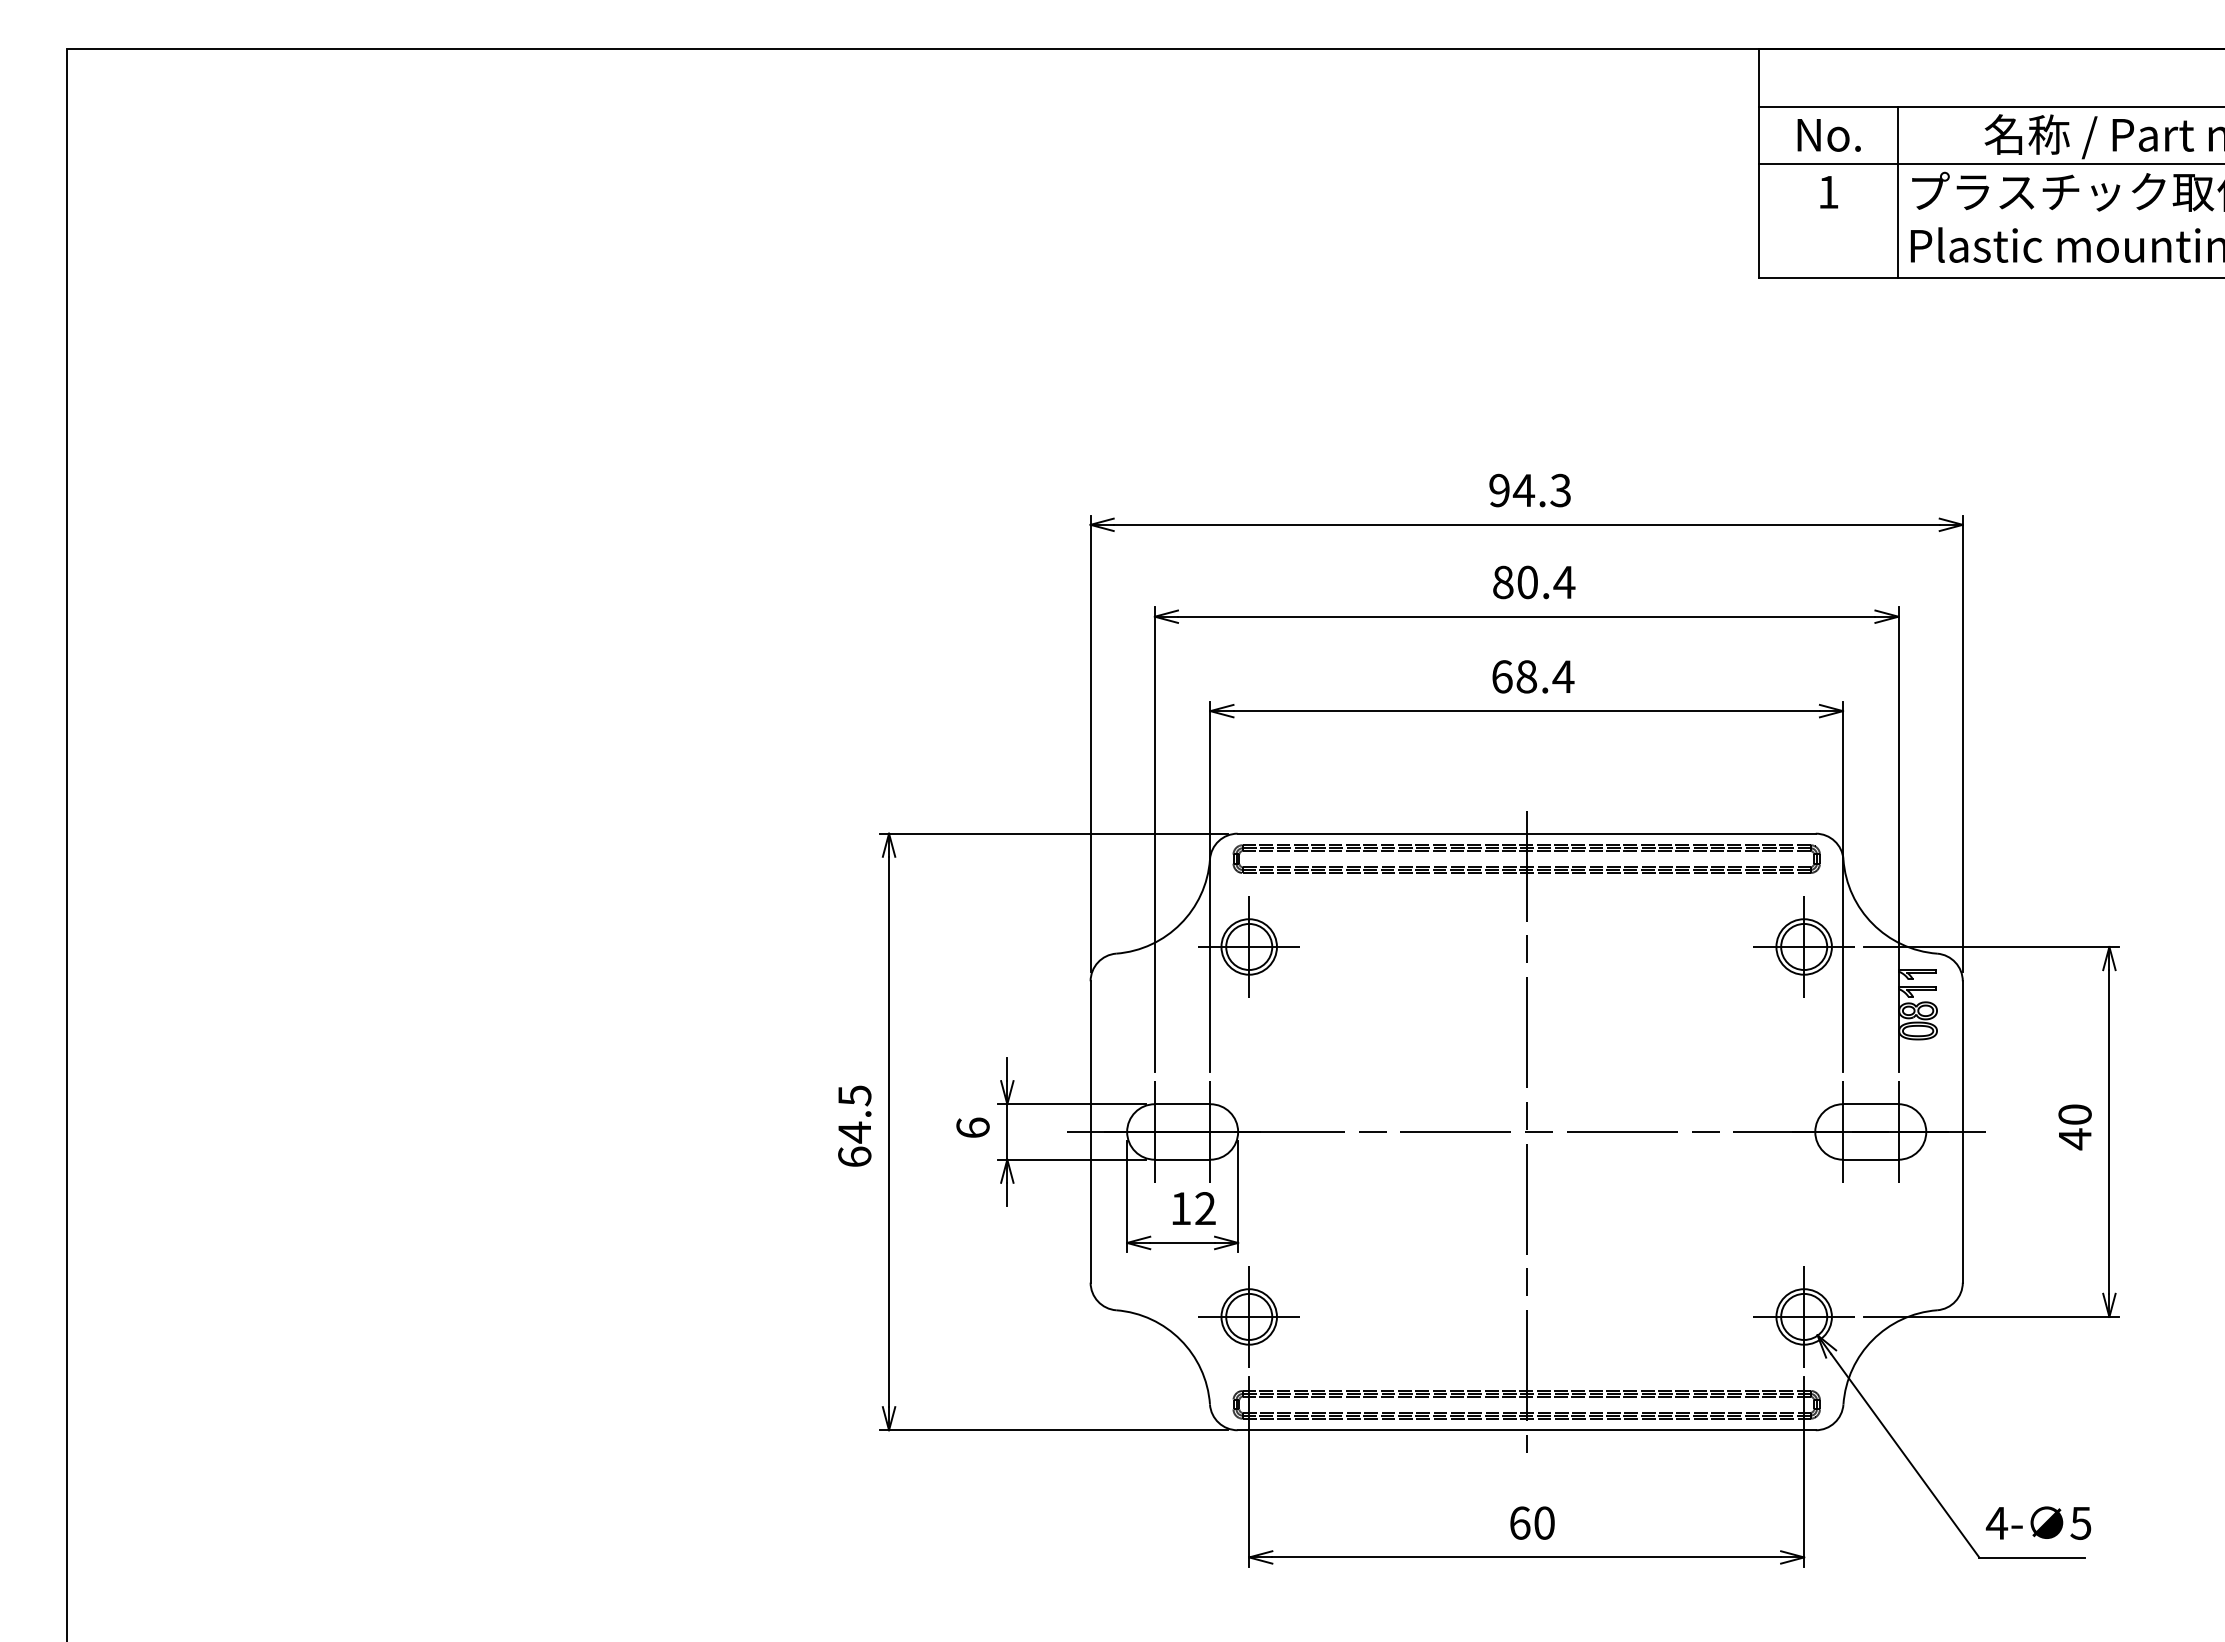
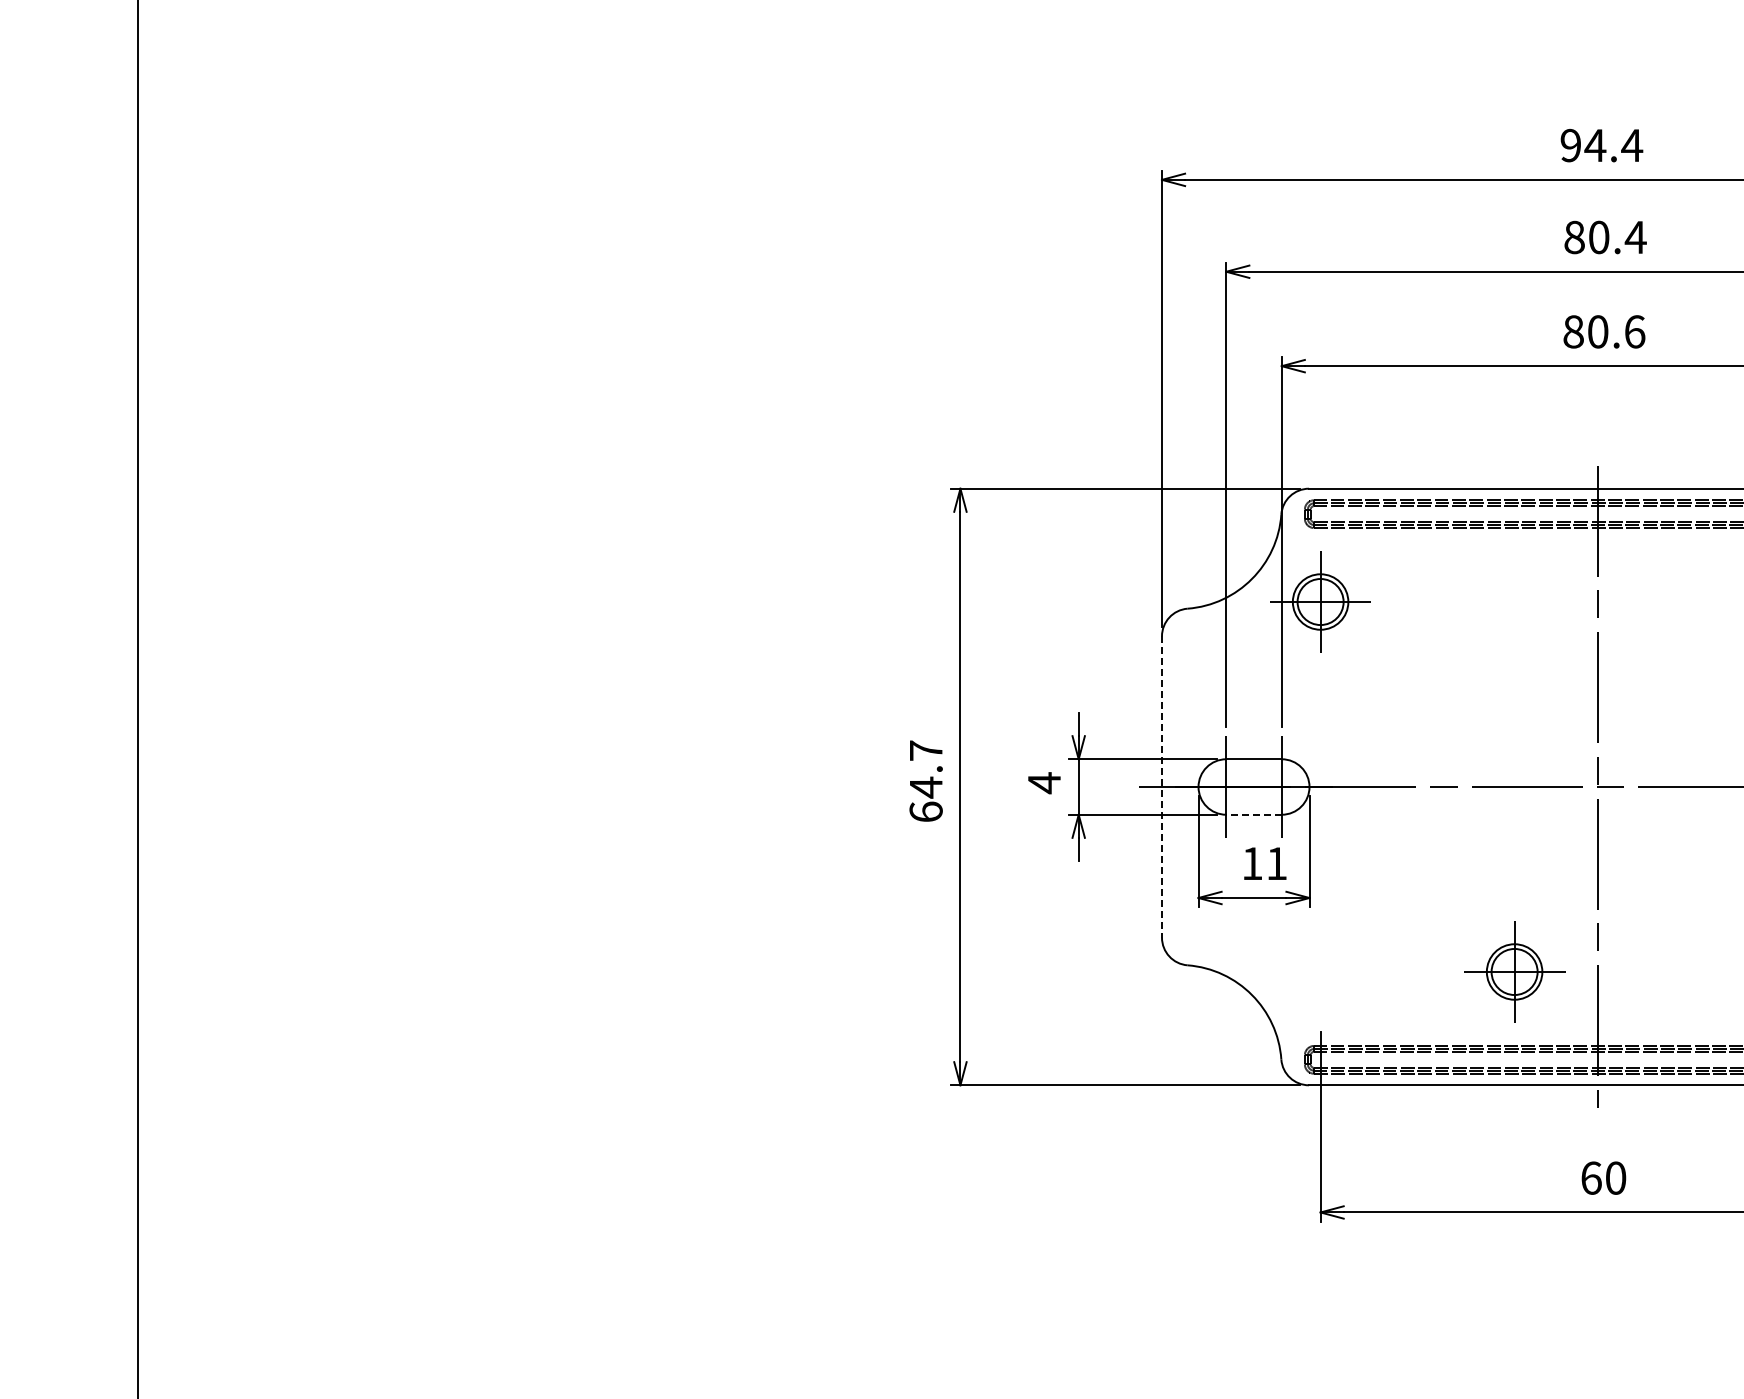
text: (1560, 490) -> (1631, 145), 94.3 -> 94.4
text: (1533, 676) -> (1604, 331), 68.4 -> 80.6
text: (854, 1095) -> (925, 750), 64.5 -> 64.7
text: (972, 1128) -> (1043, 783), 6 -> 4
line: (1090, 1131) -> (1161, 786), solid -> dashed
line: (1182, 1159) -> (1253, 814), solid -> dashed
text: (1205, 1208) -> (1276, 863), 12 -> 11
part: (1248, 1316) -> (1513, 971), moved

